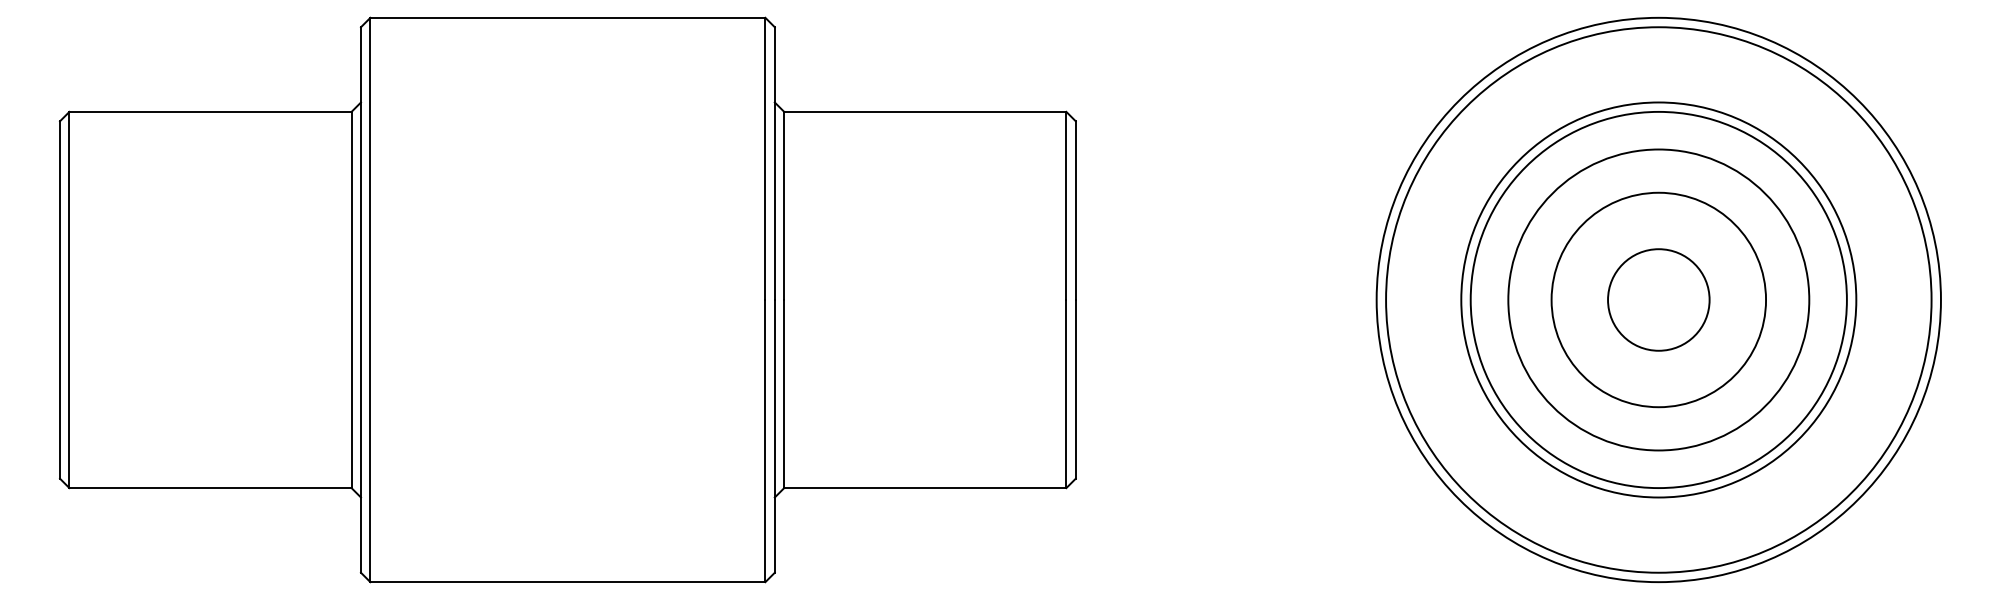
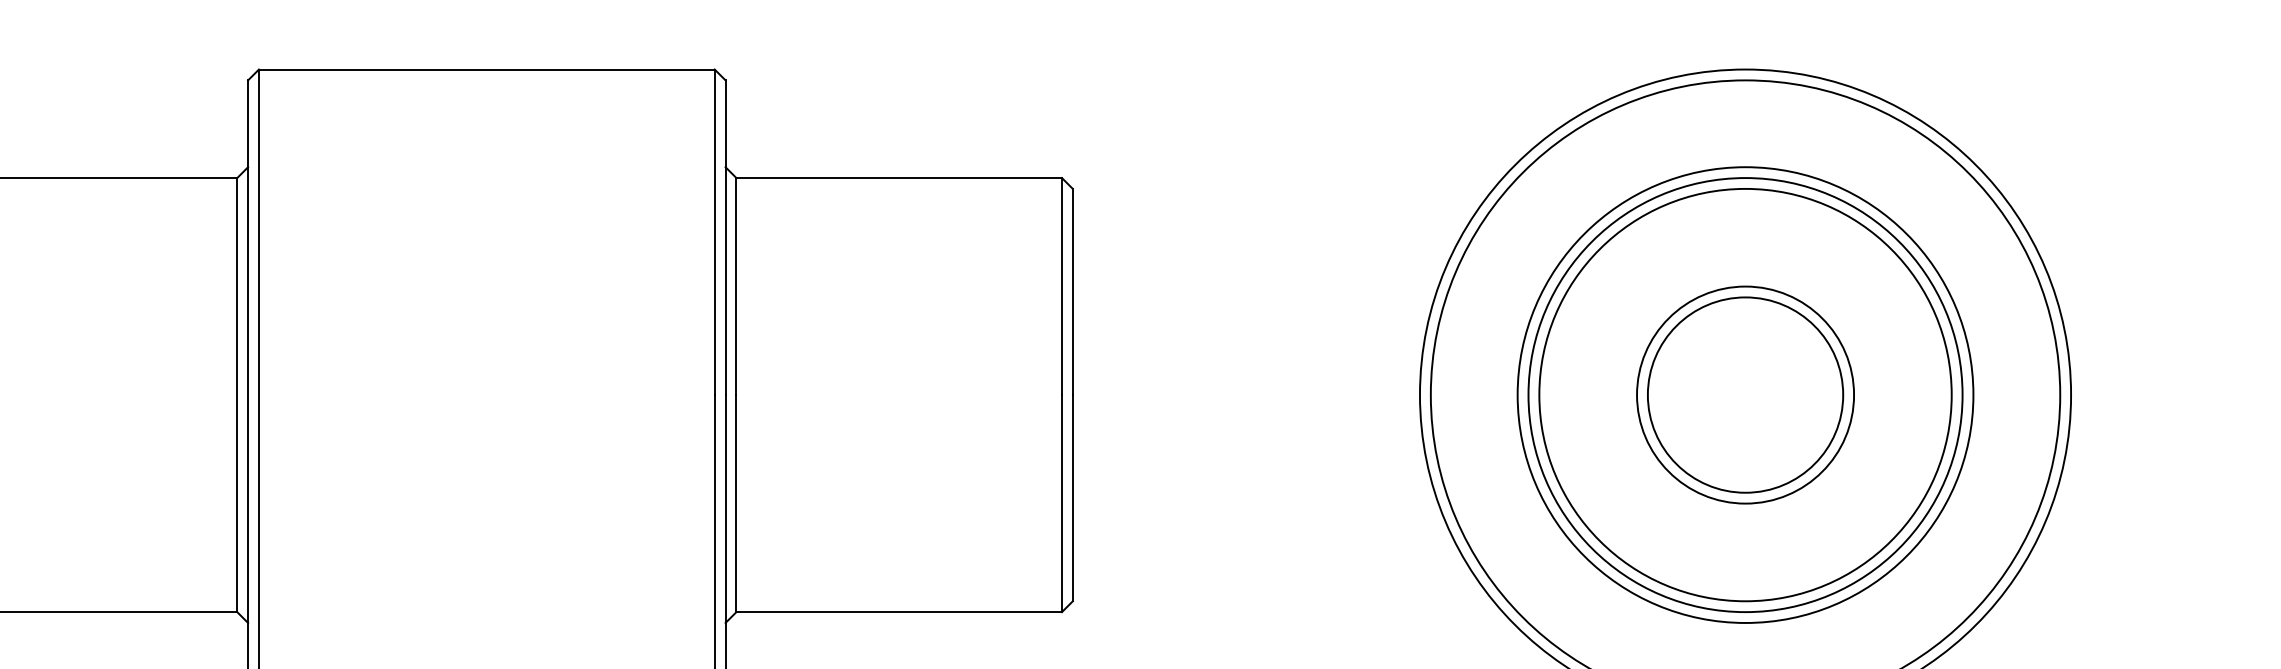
circle: (1658, 299) -> (1745, 394), size x0.62
circle: (1658, 299) -> (1745, 394), size x1.67
circle: (1658, 299) -> (1745, 394), size x1.67

